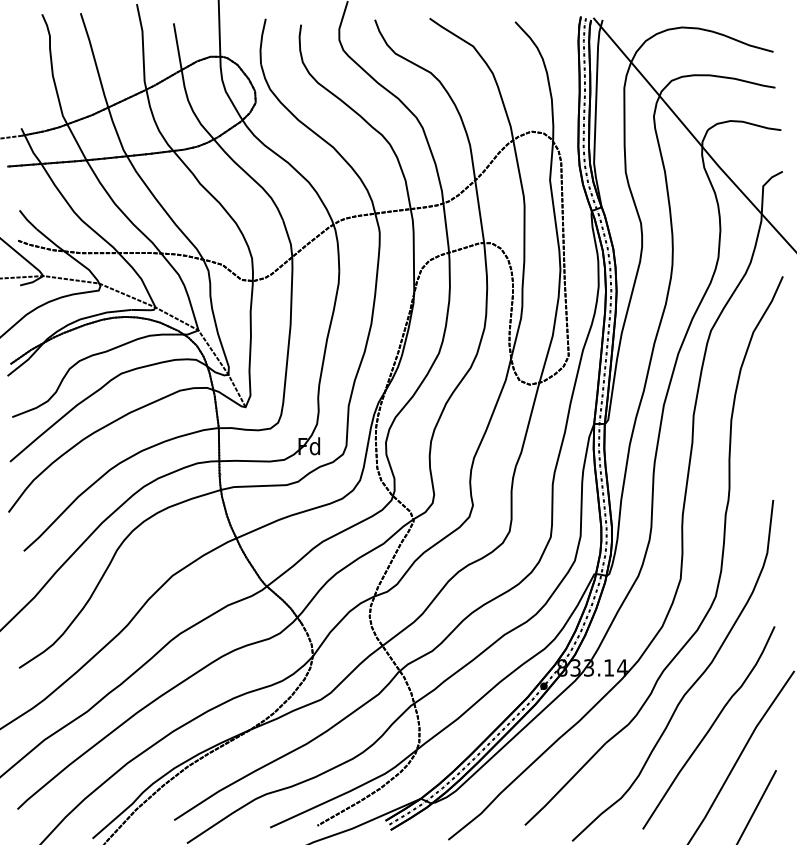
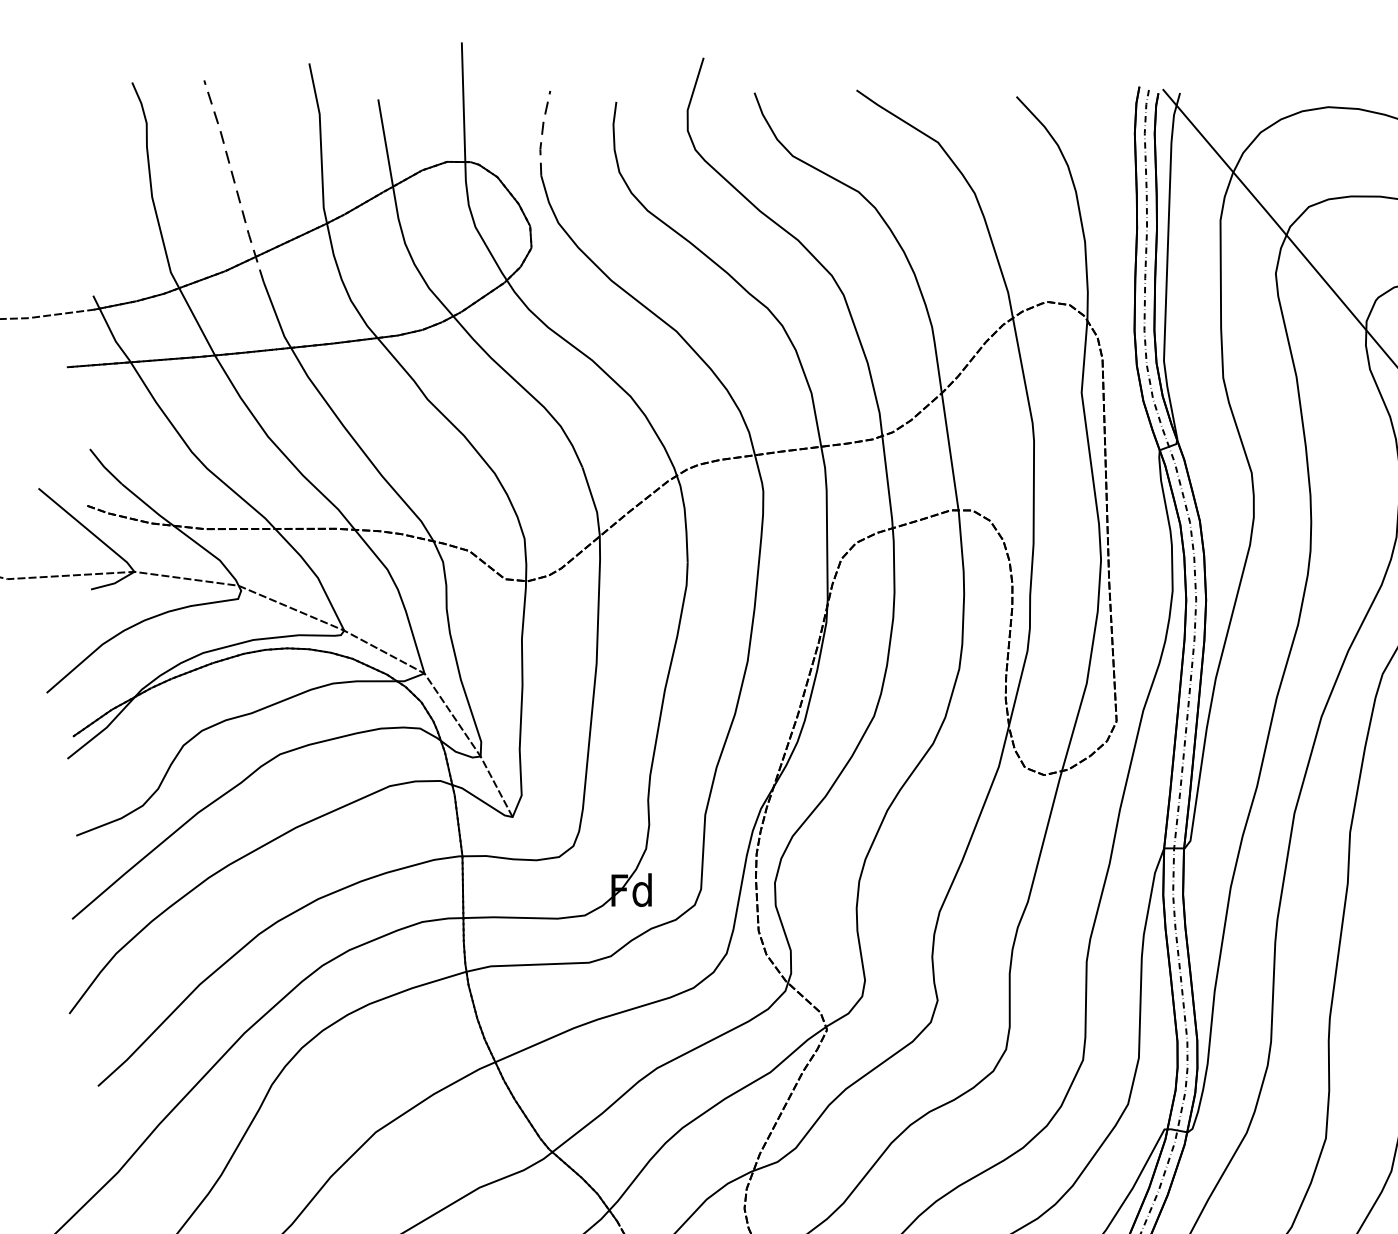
line: (261, 41) -> (542, 133), solid -> dashed
line: (96, 66) -> (233, 180), solid -> dashed

